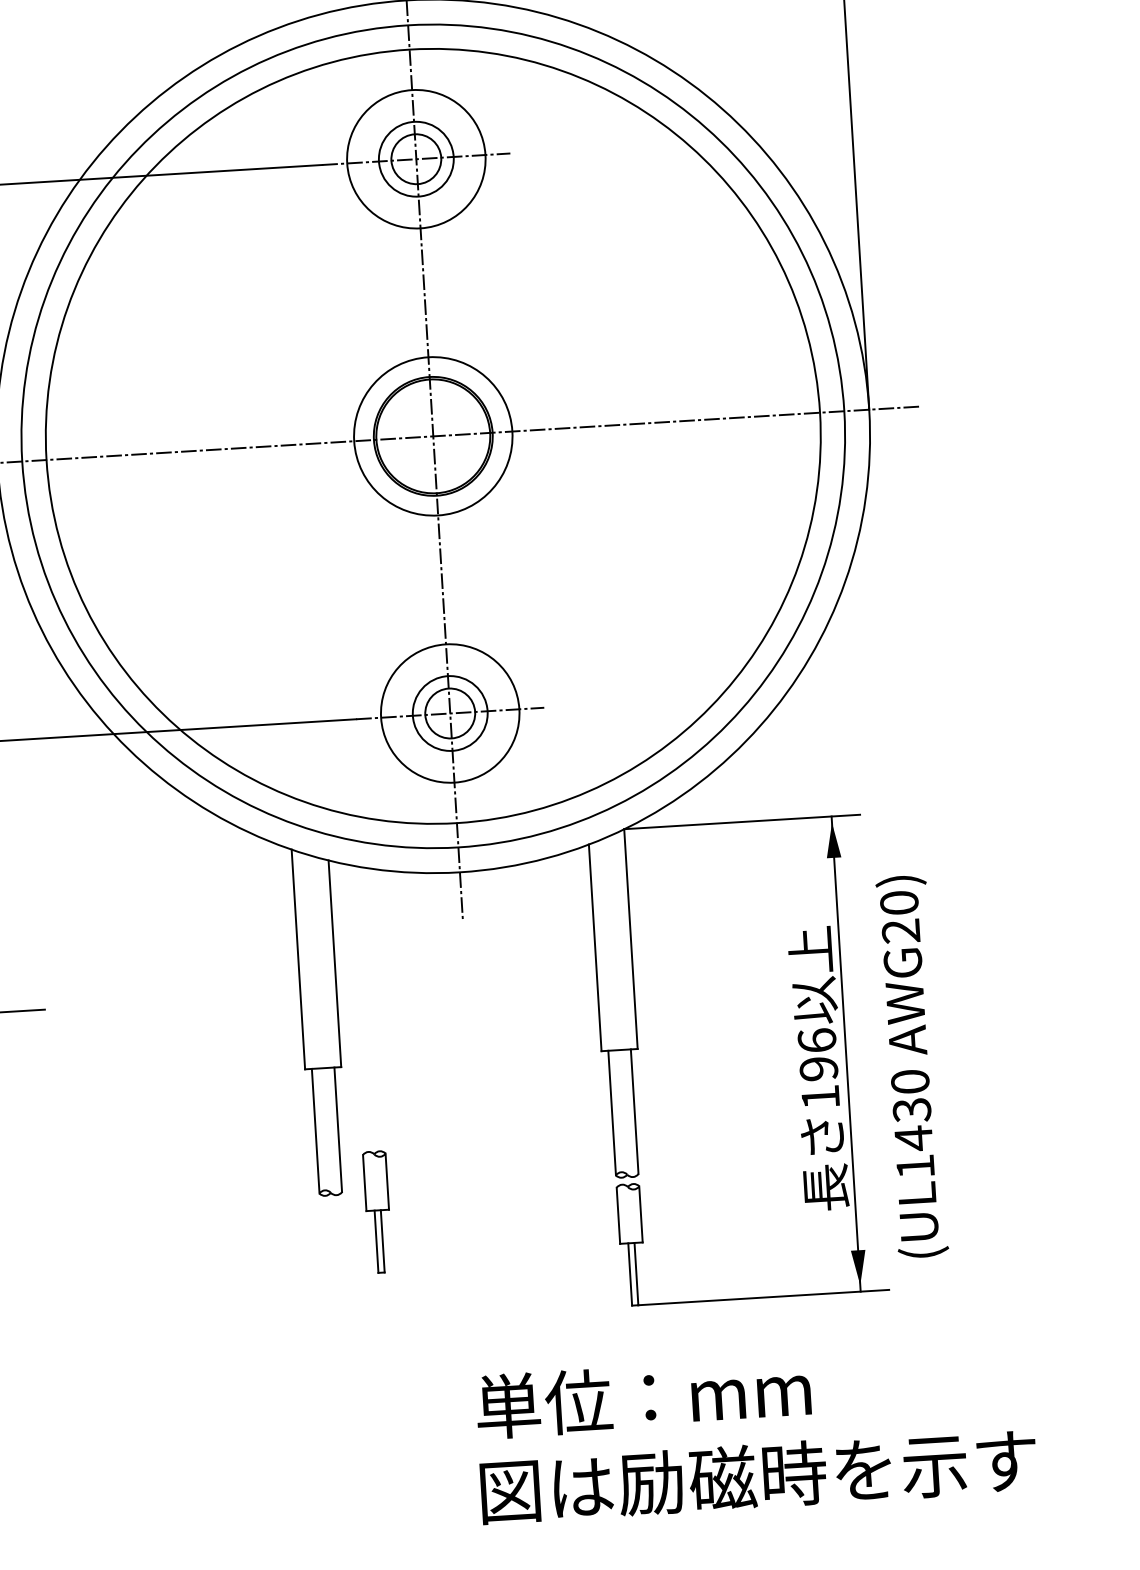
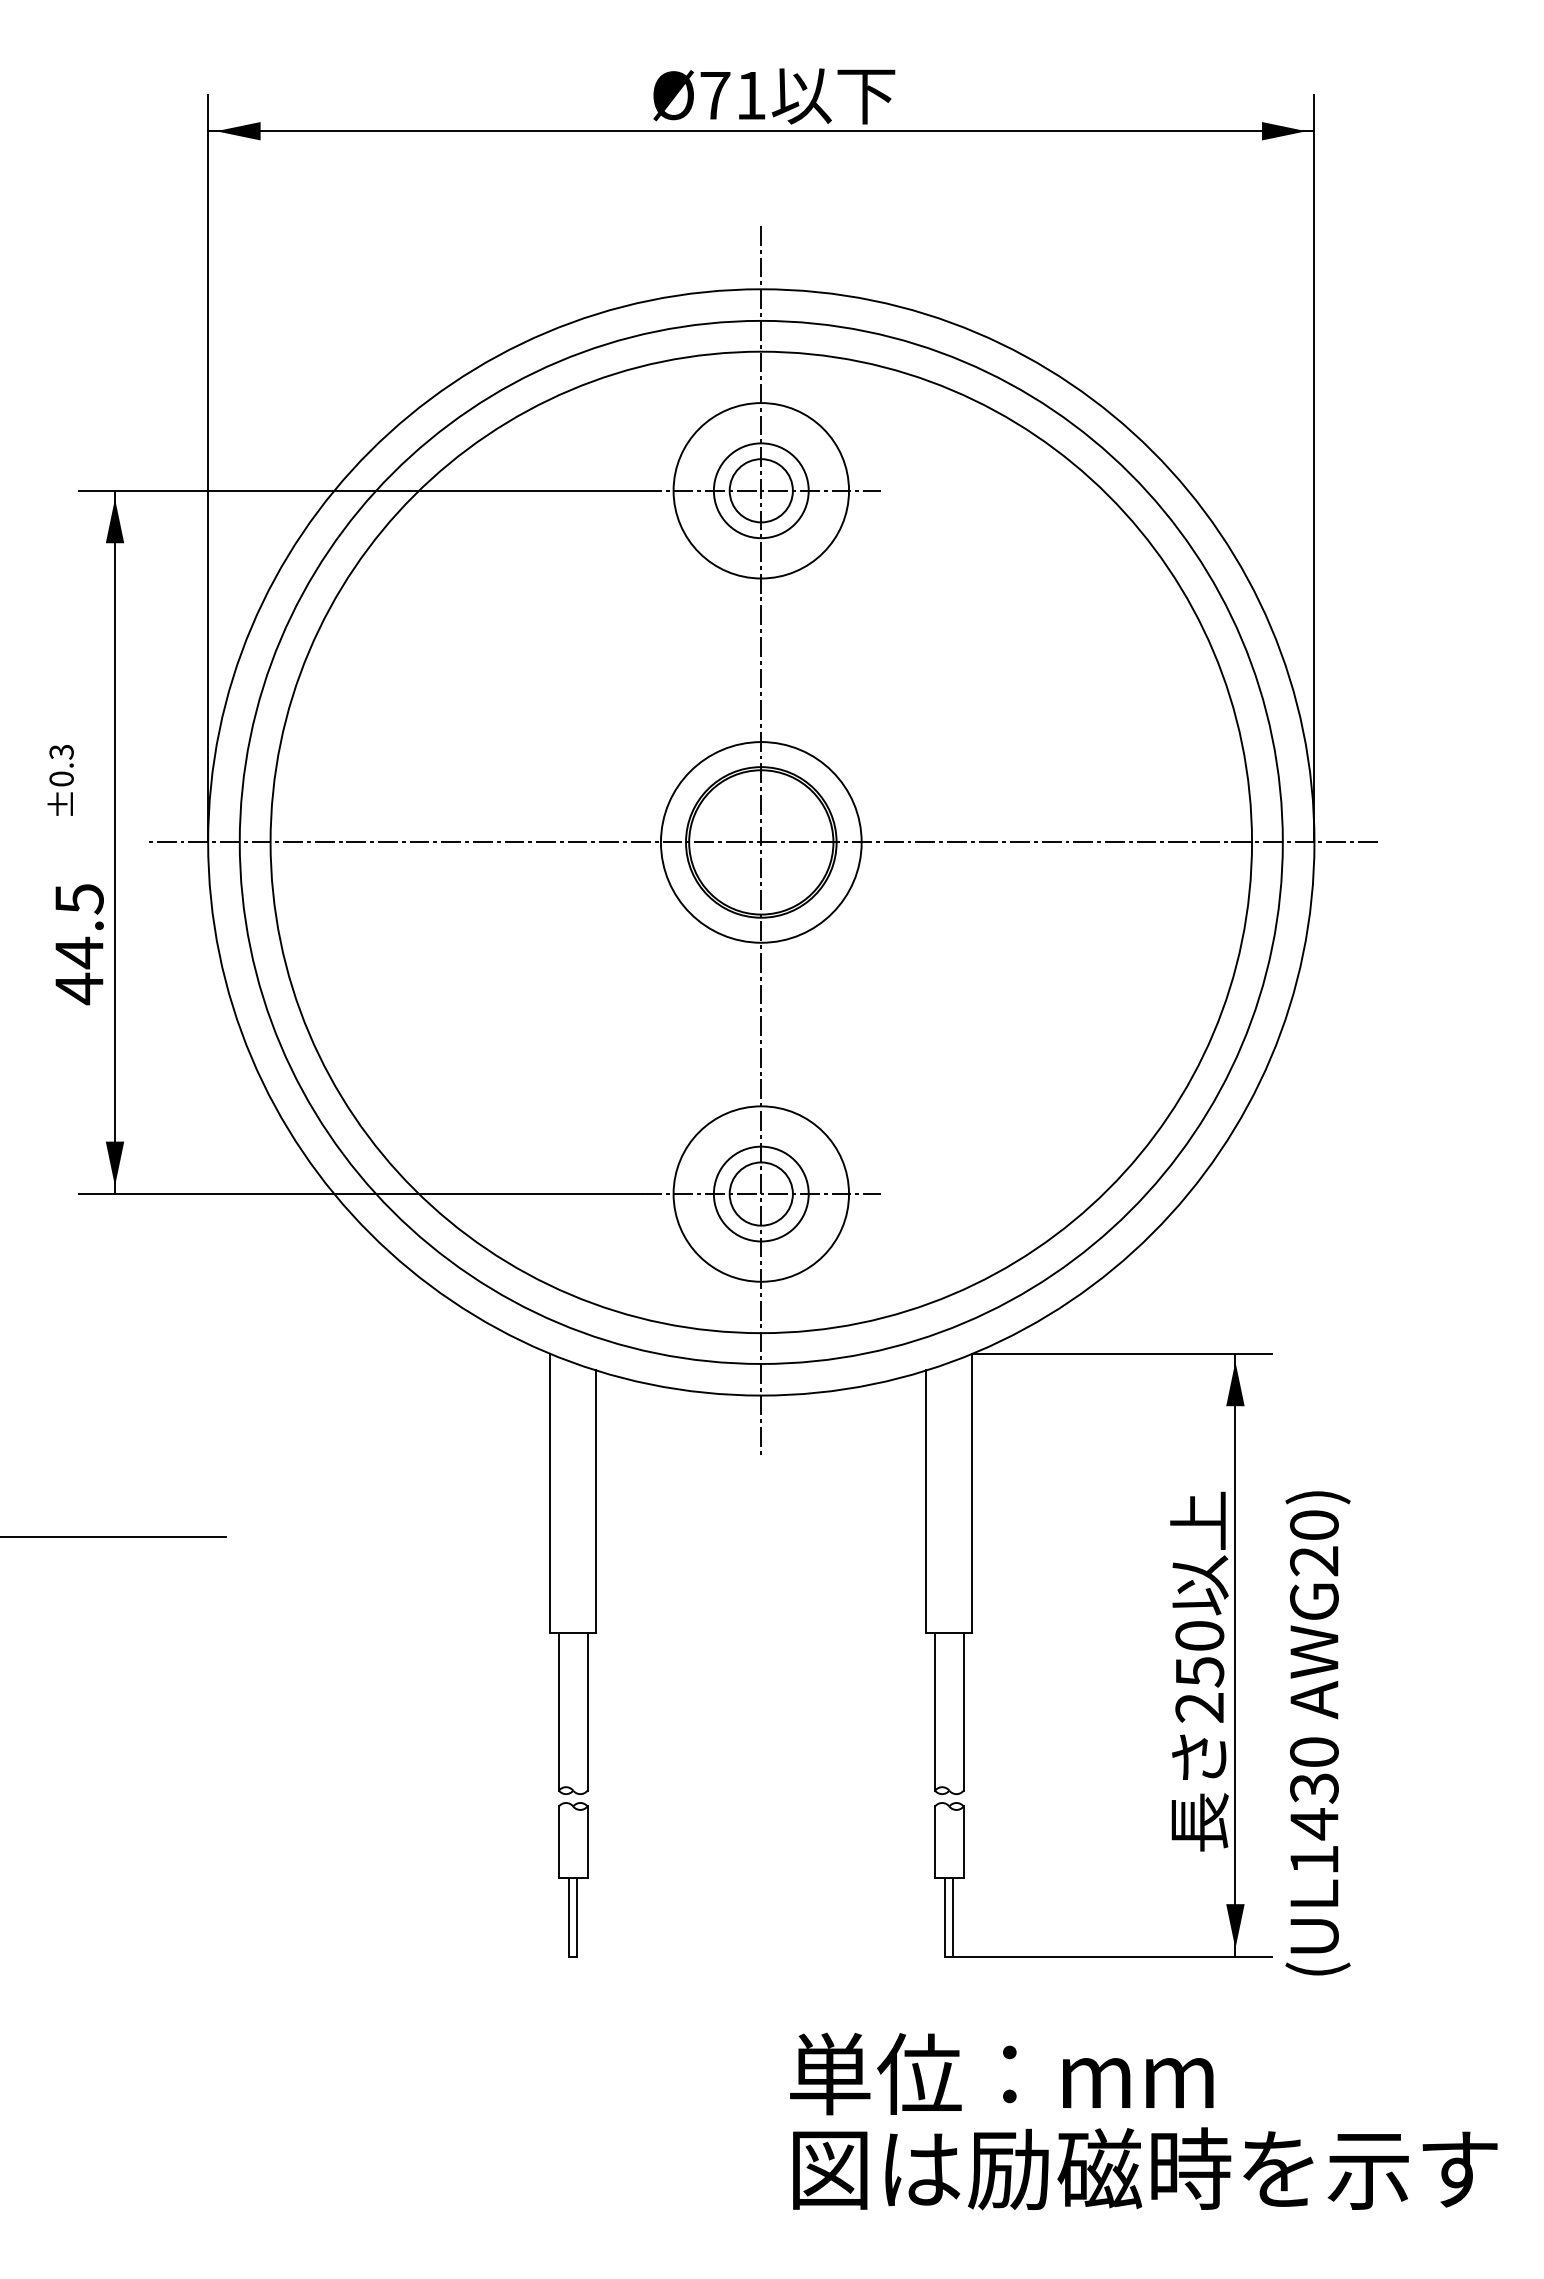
text: (911, 1066) -> (1317, 1733), moved
text: (818, 1068) -> (1199, 1671), 196 -> 250
part: (378, 1211) -> (573, 1879), moved
text: (643, 1397) -> (1001, 2073), moved
text: (758, 1475) -> (1145, 2168), moved

